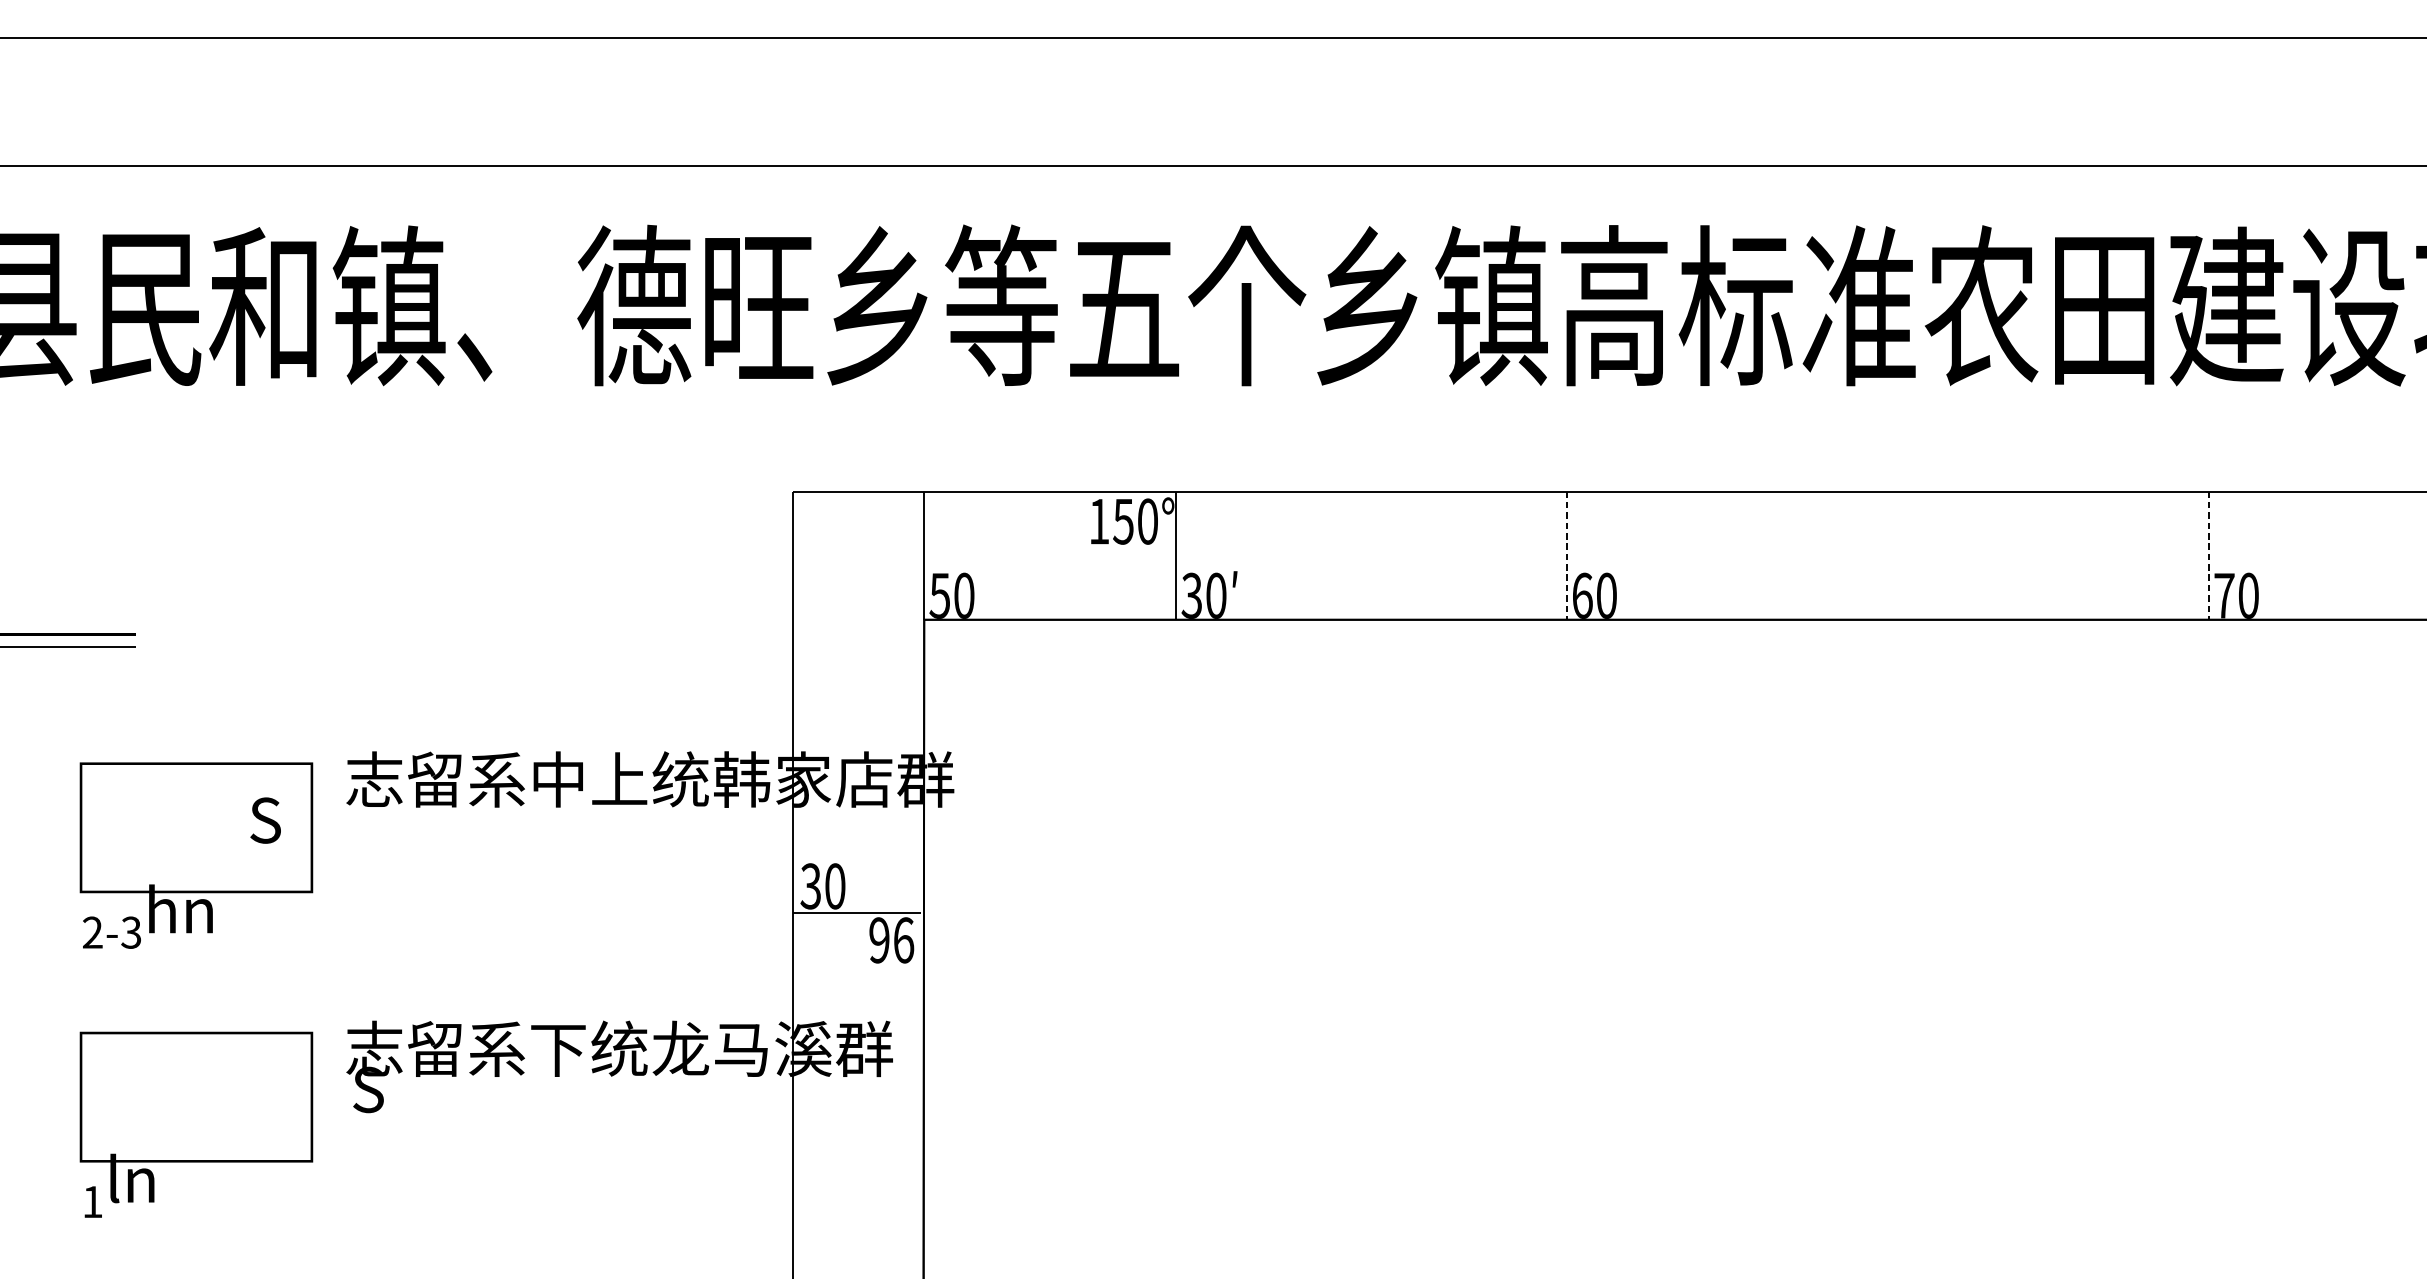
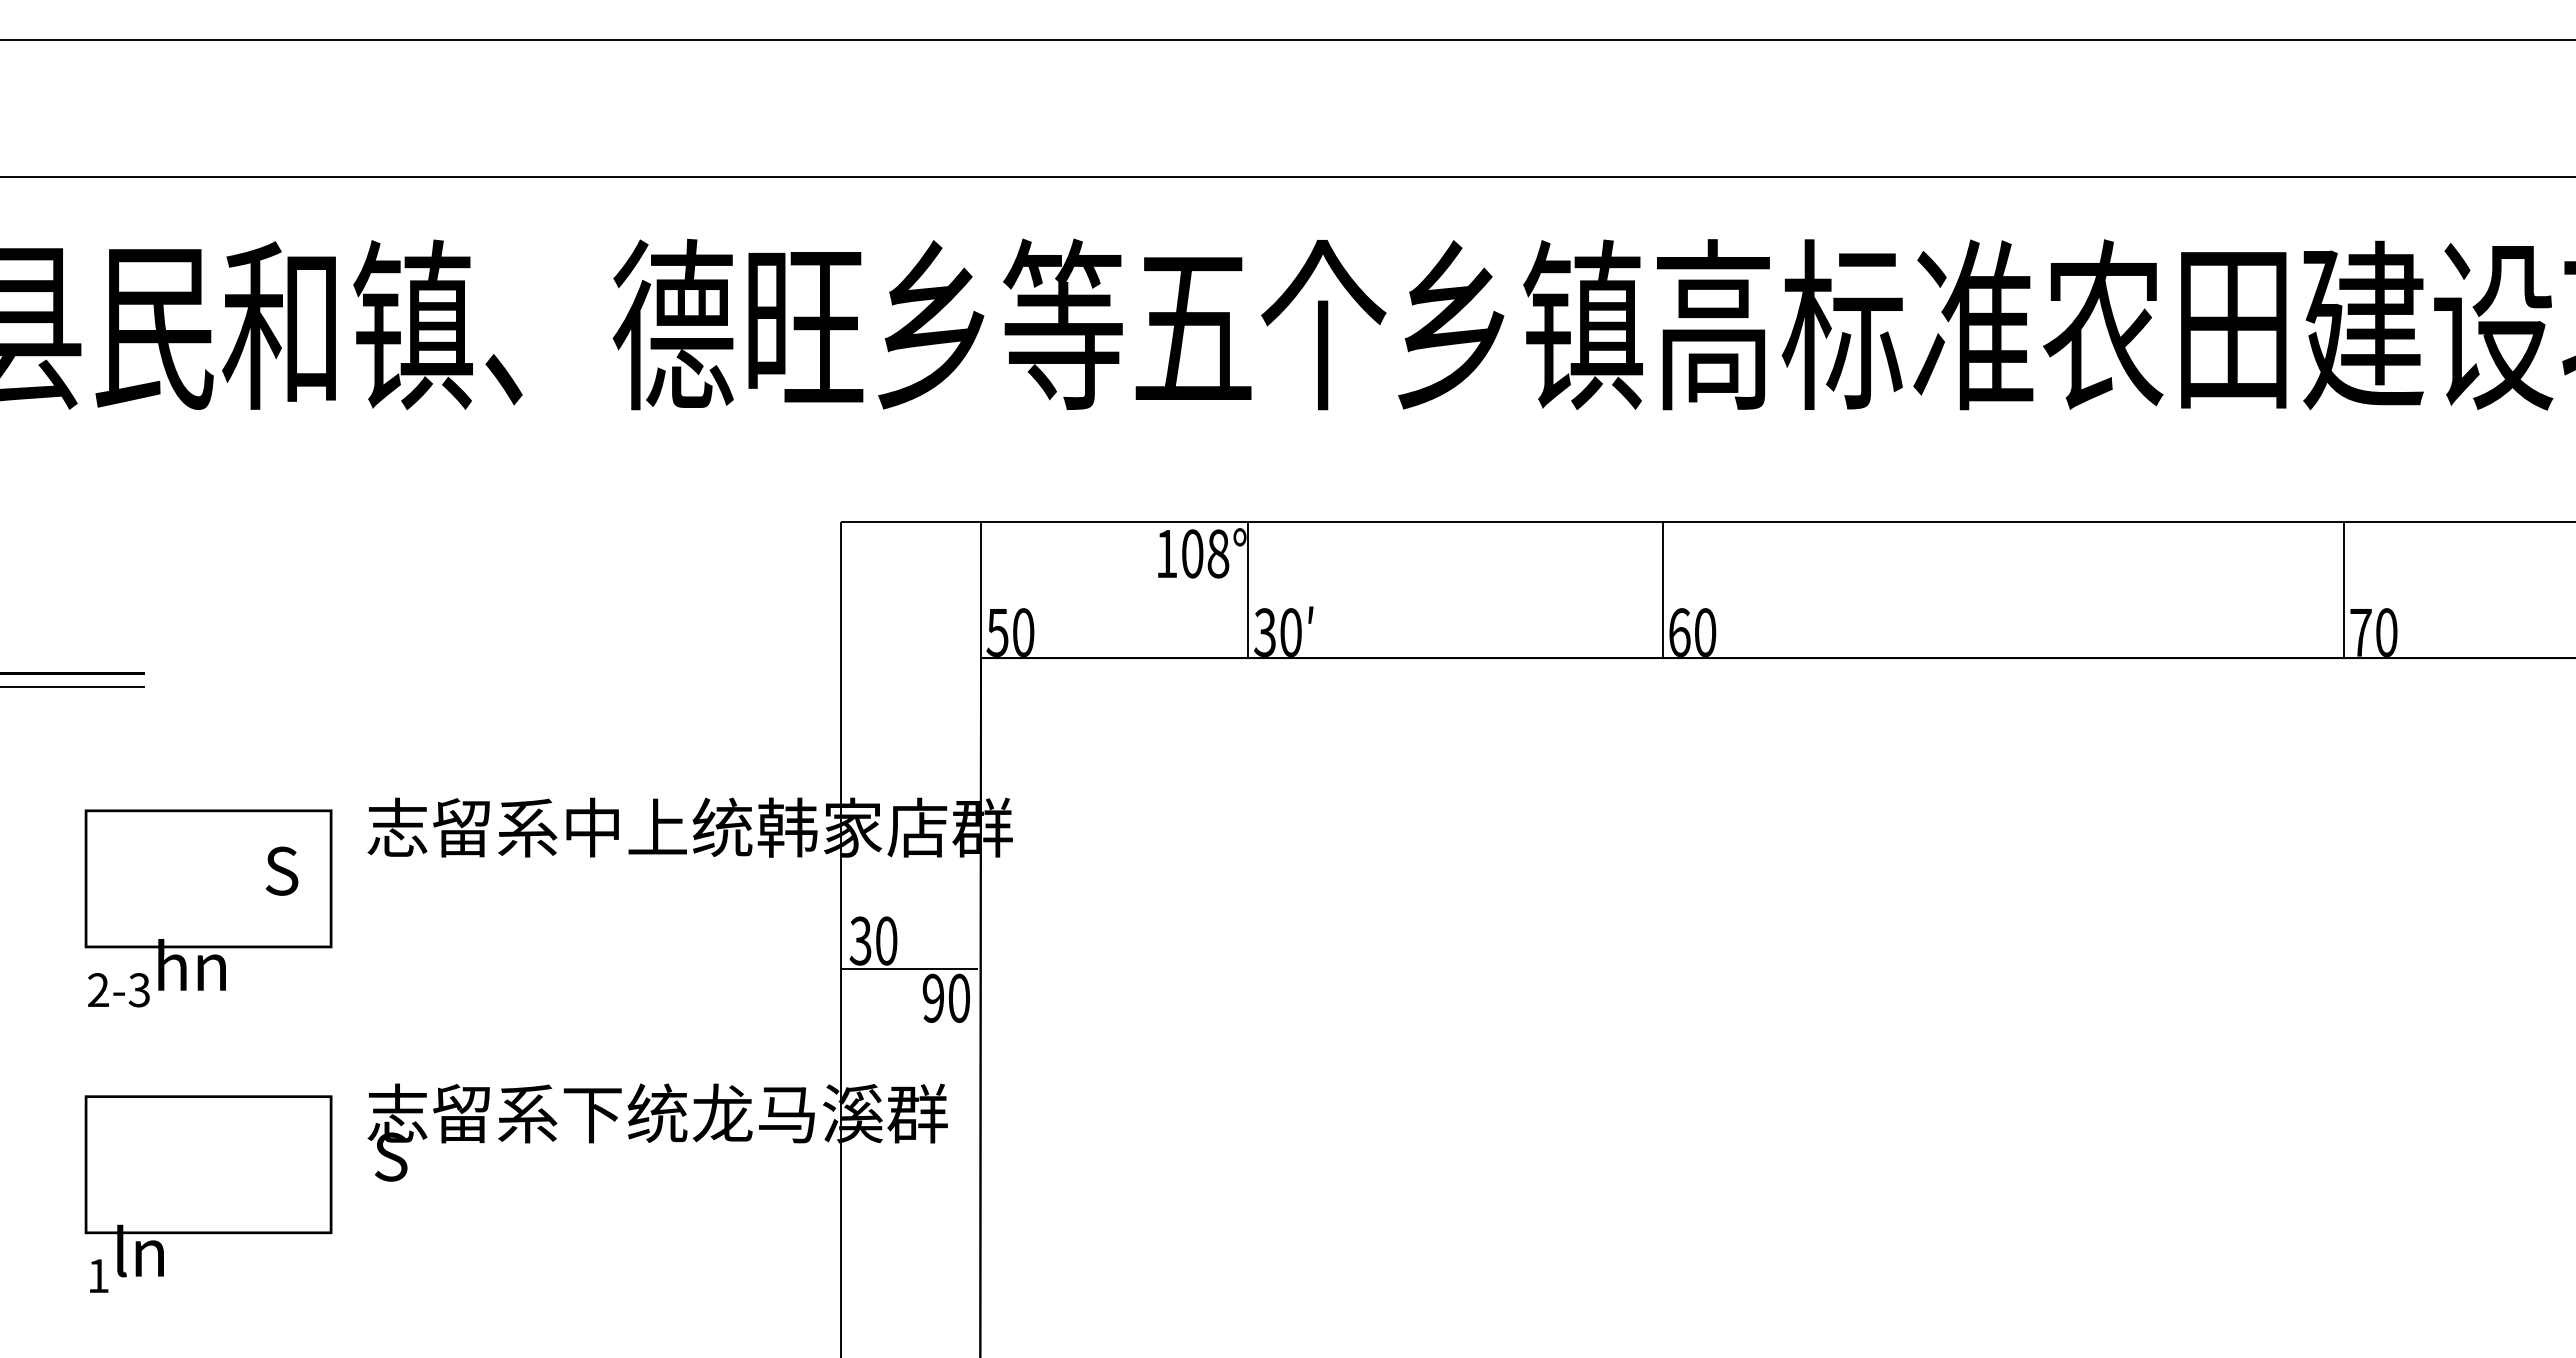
text: (1135, 521) -> (1205, 553), 150° -> 108°
line: (1566, 556) -> (1662, 590), dashed -> solid
line: (2208, 556) -> (2344, 590), dashed -> solid
text: (903, 939) -> (959, 997), 96 -> 90

